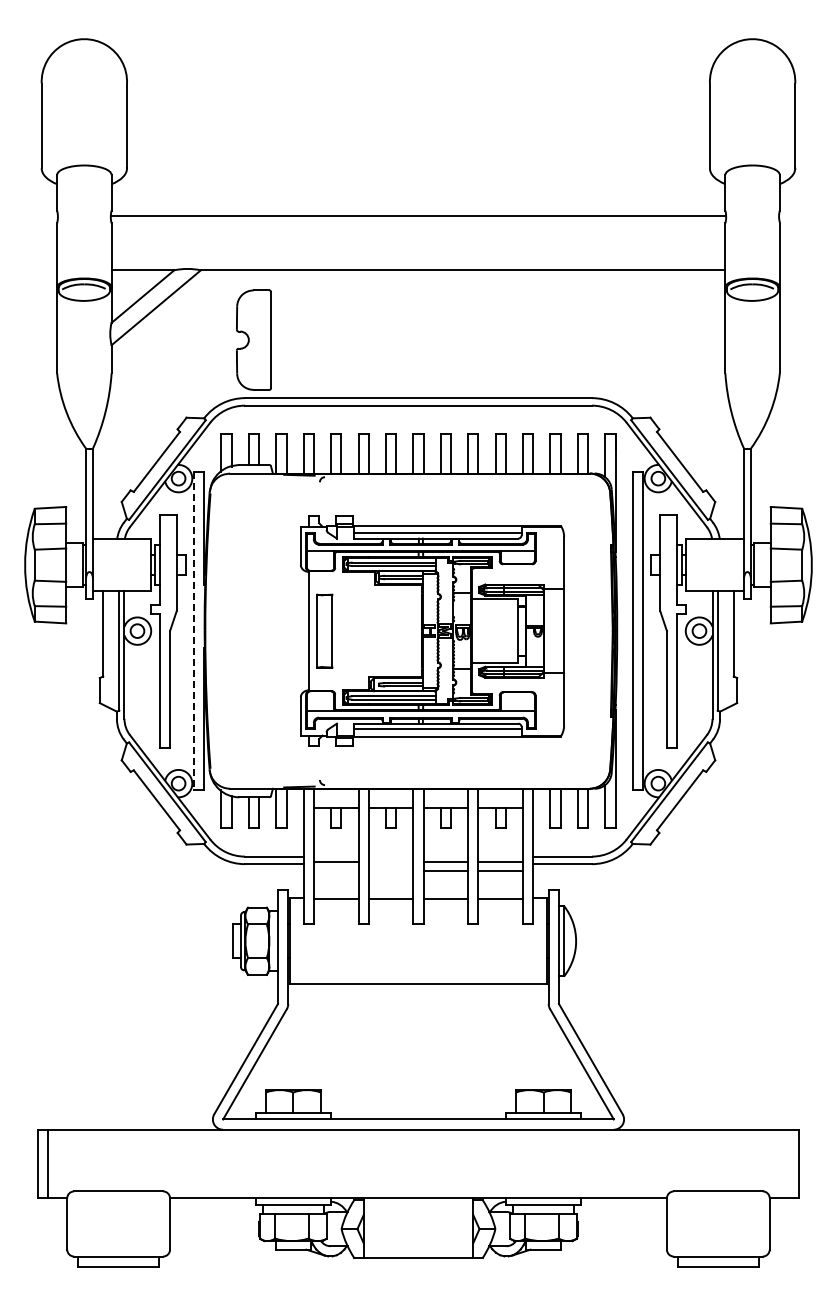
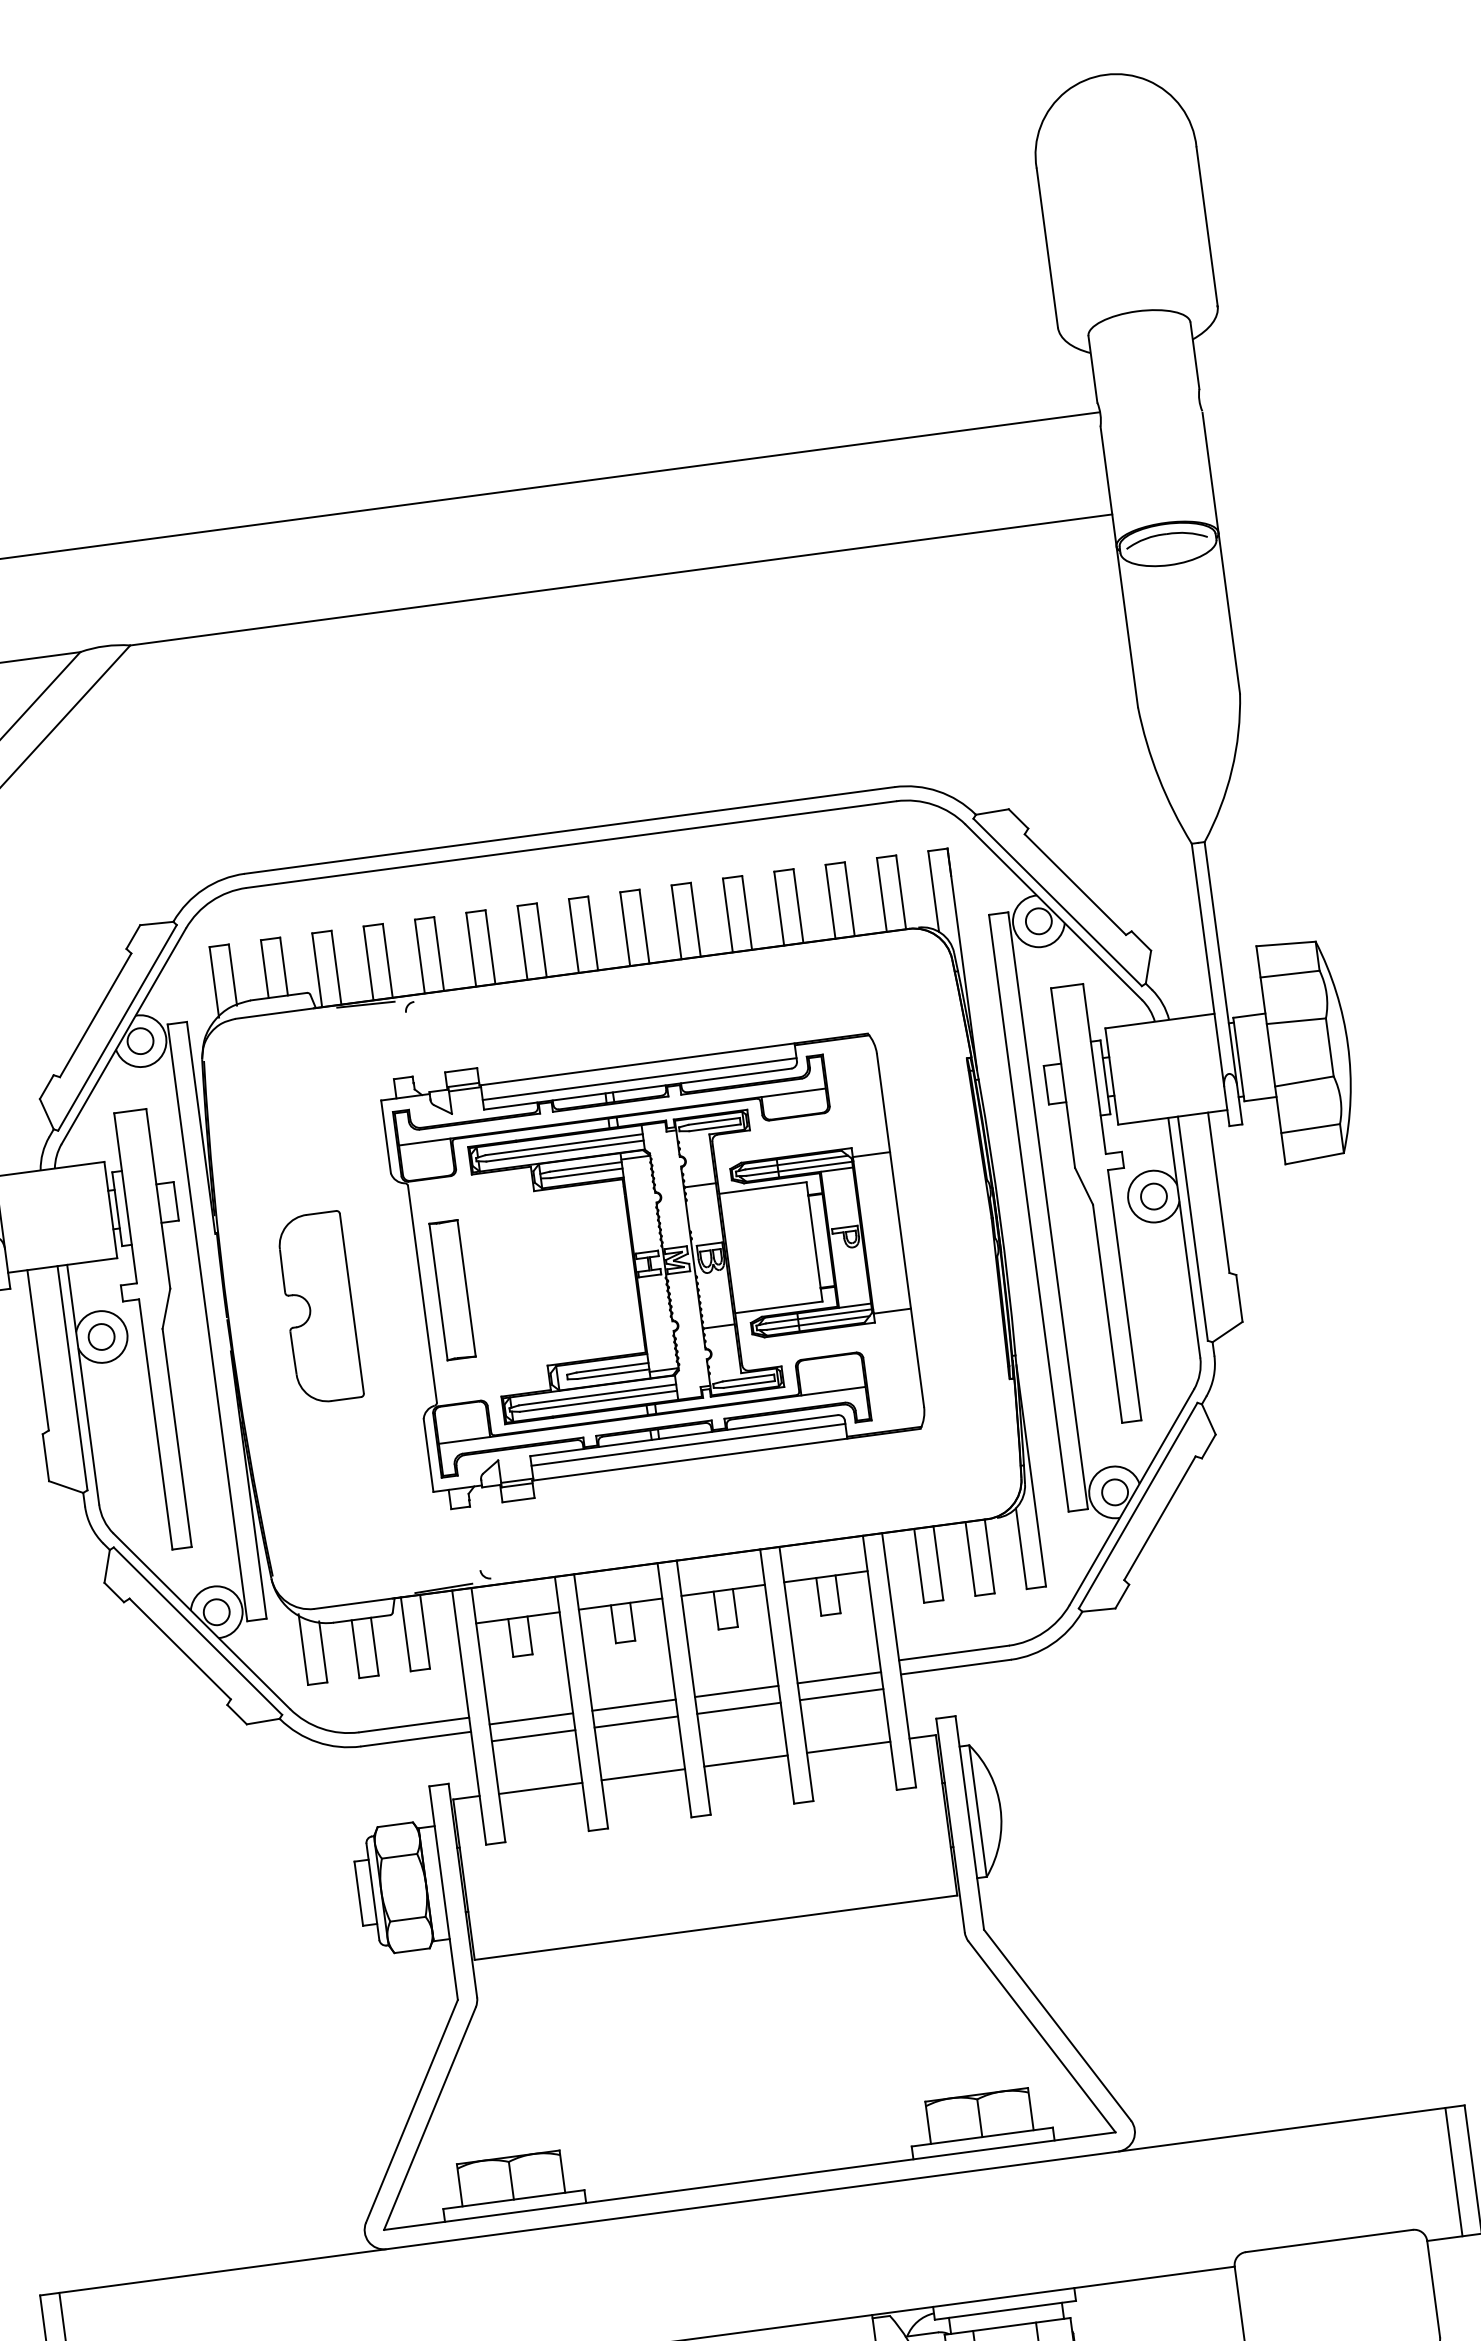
part: (253, 339) -> (318, 1306), moved
line: (194, 631) -> (208, 1323), dashed -> solid
line: (390, 861) -> (632, 1705), added
line: (335, 870) -> (532, 1735), added
line: (390, 870) -> (635, 1721), added
line: (788, 1163) -> (1453, 2171), added

